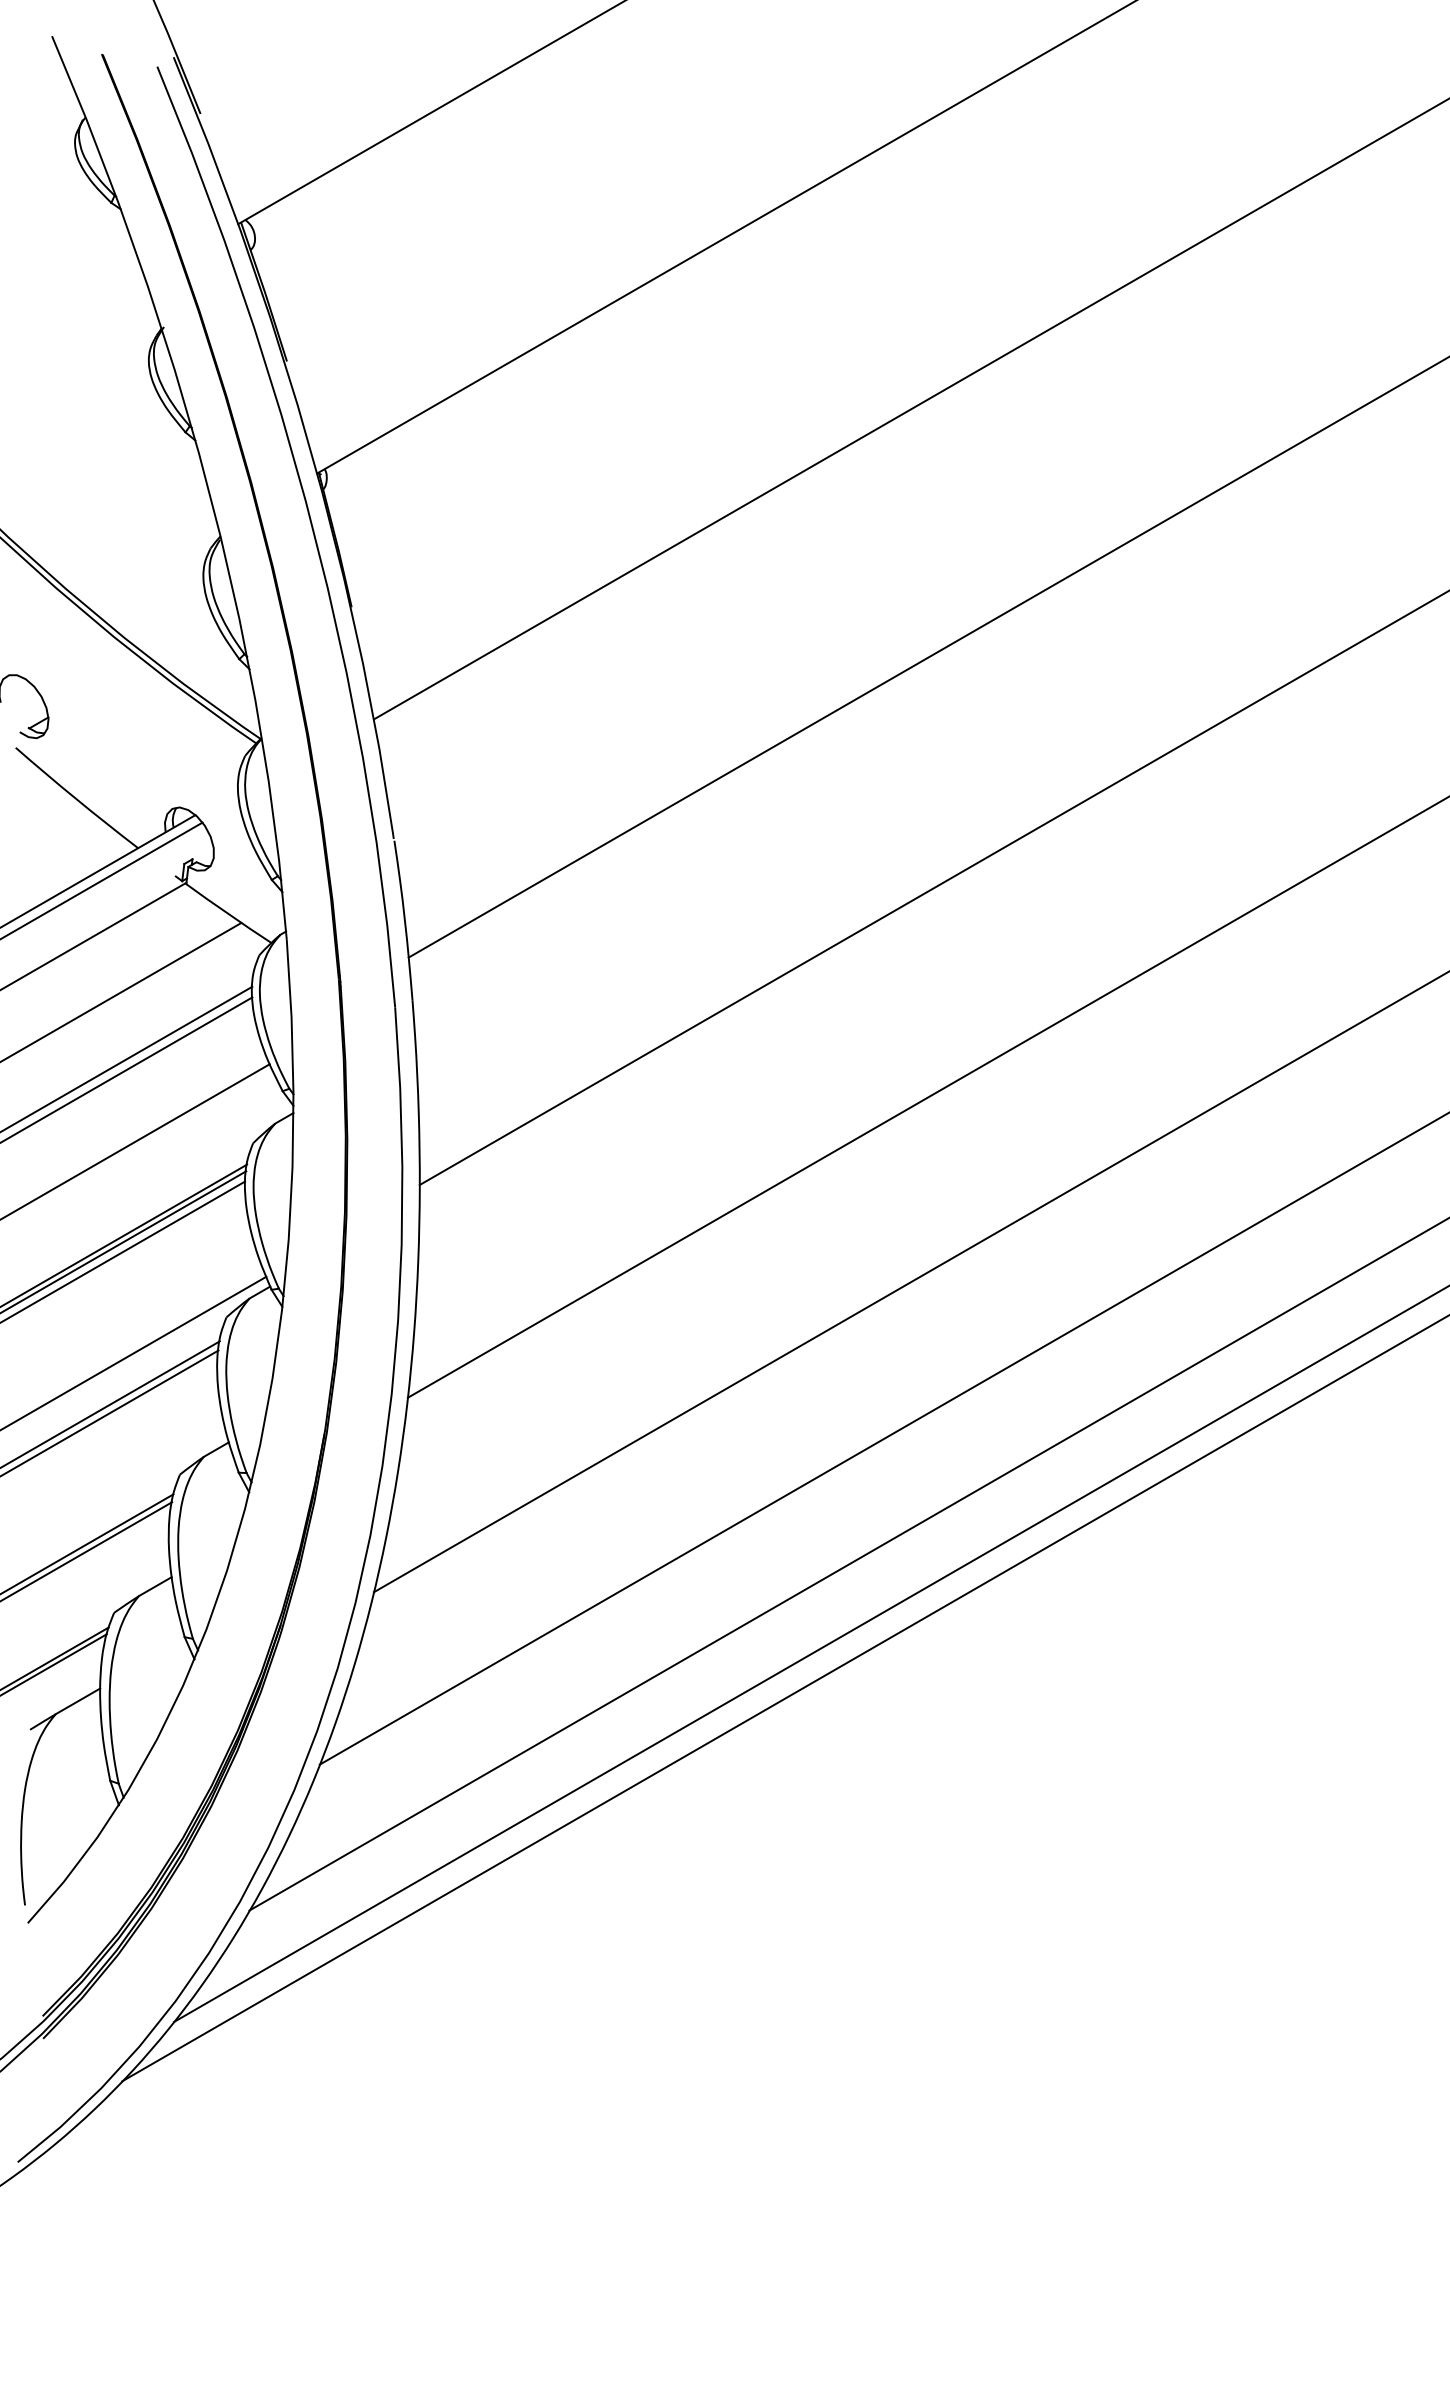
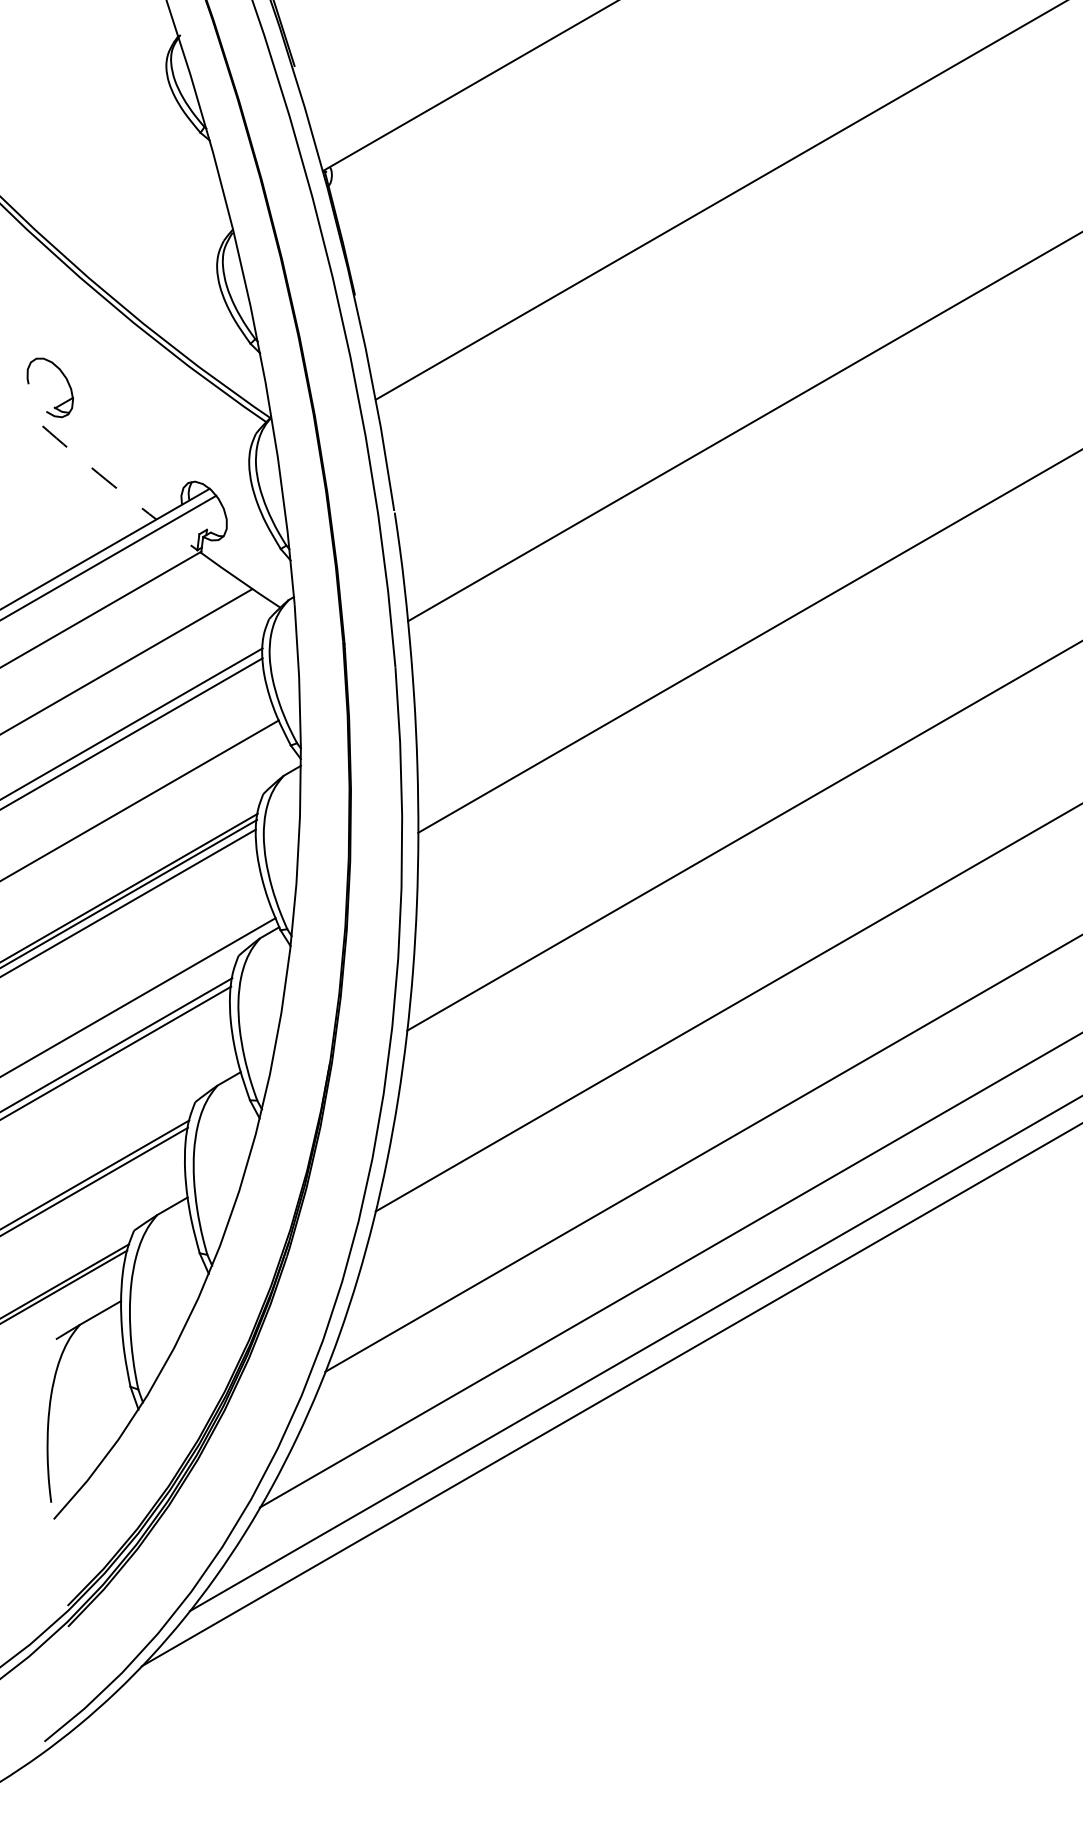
arc: (76, 798) -> (99, 473), solid -> dashed

